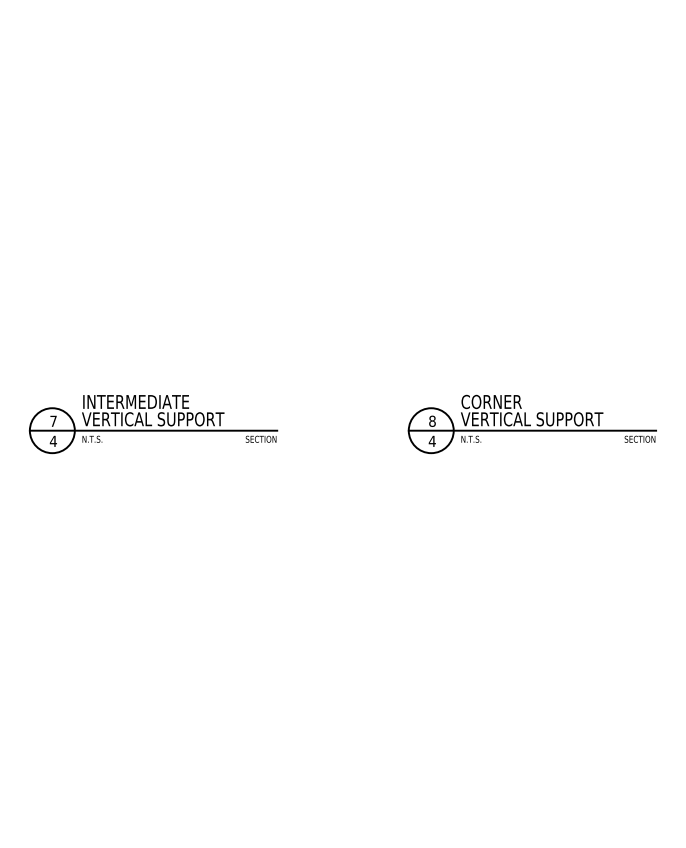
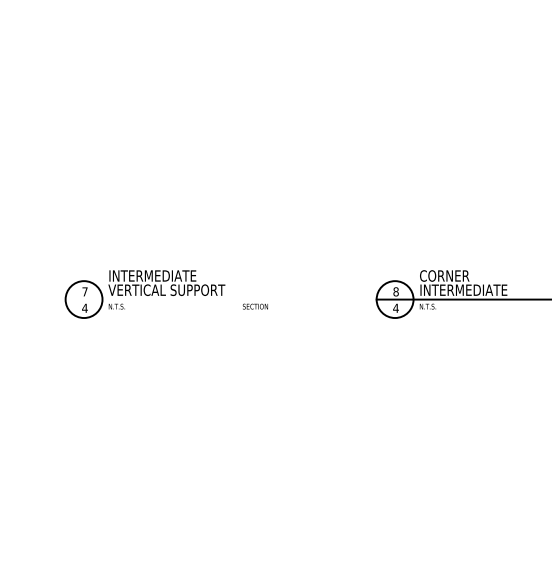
text: (532, 419) -> (478, 290), VERTICAL SUPPORT -> INTERMEDIATE
line: (153, 430) -> (167, 299), removed

